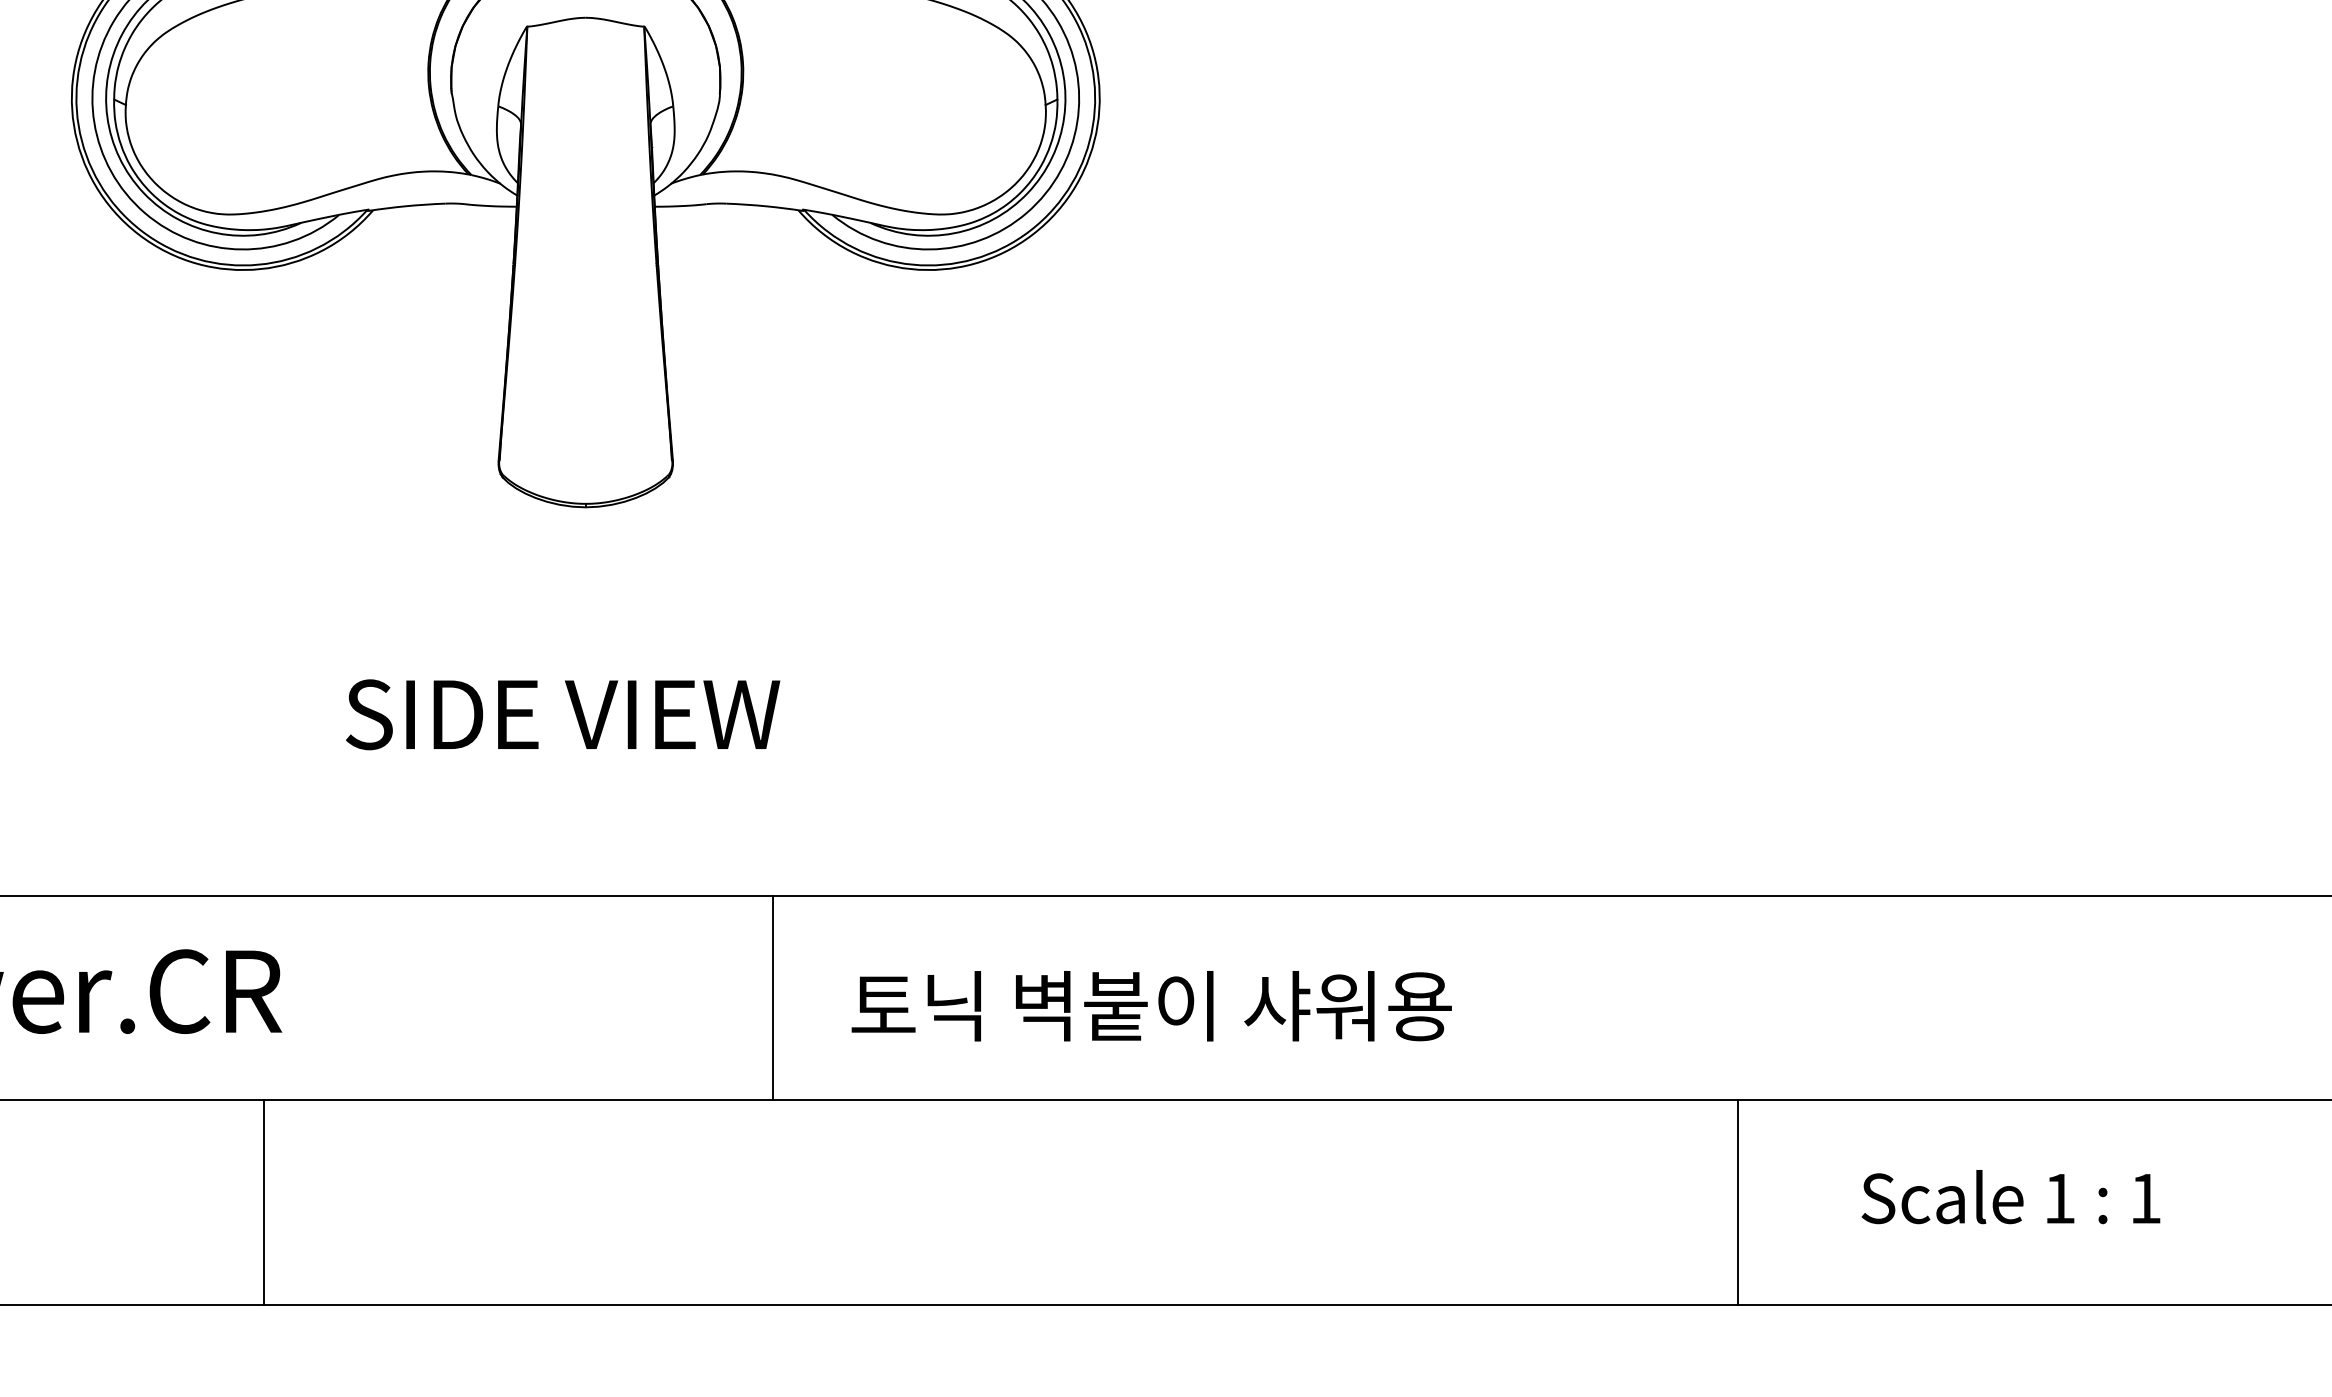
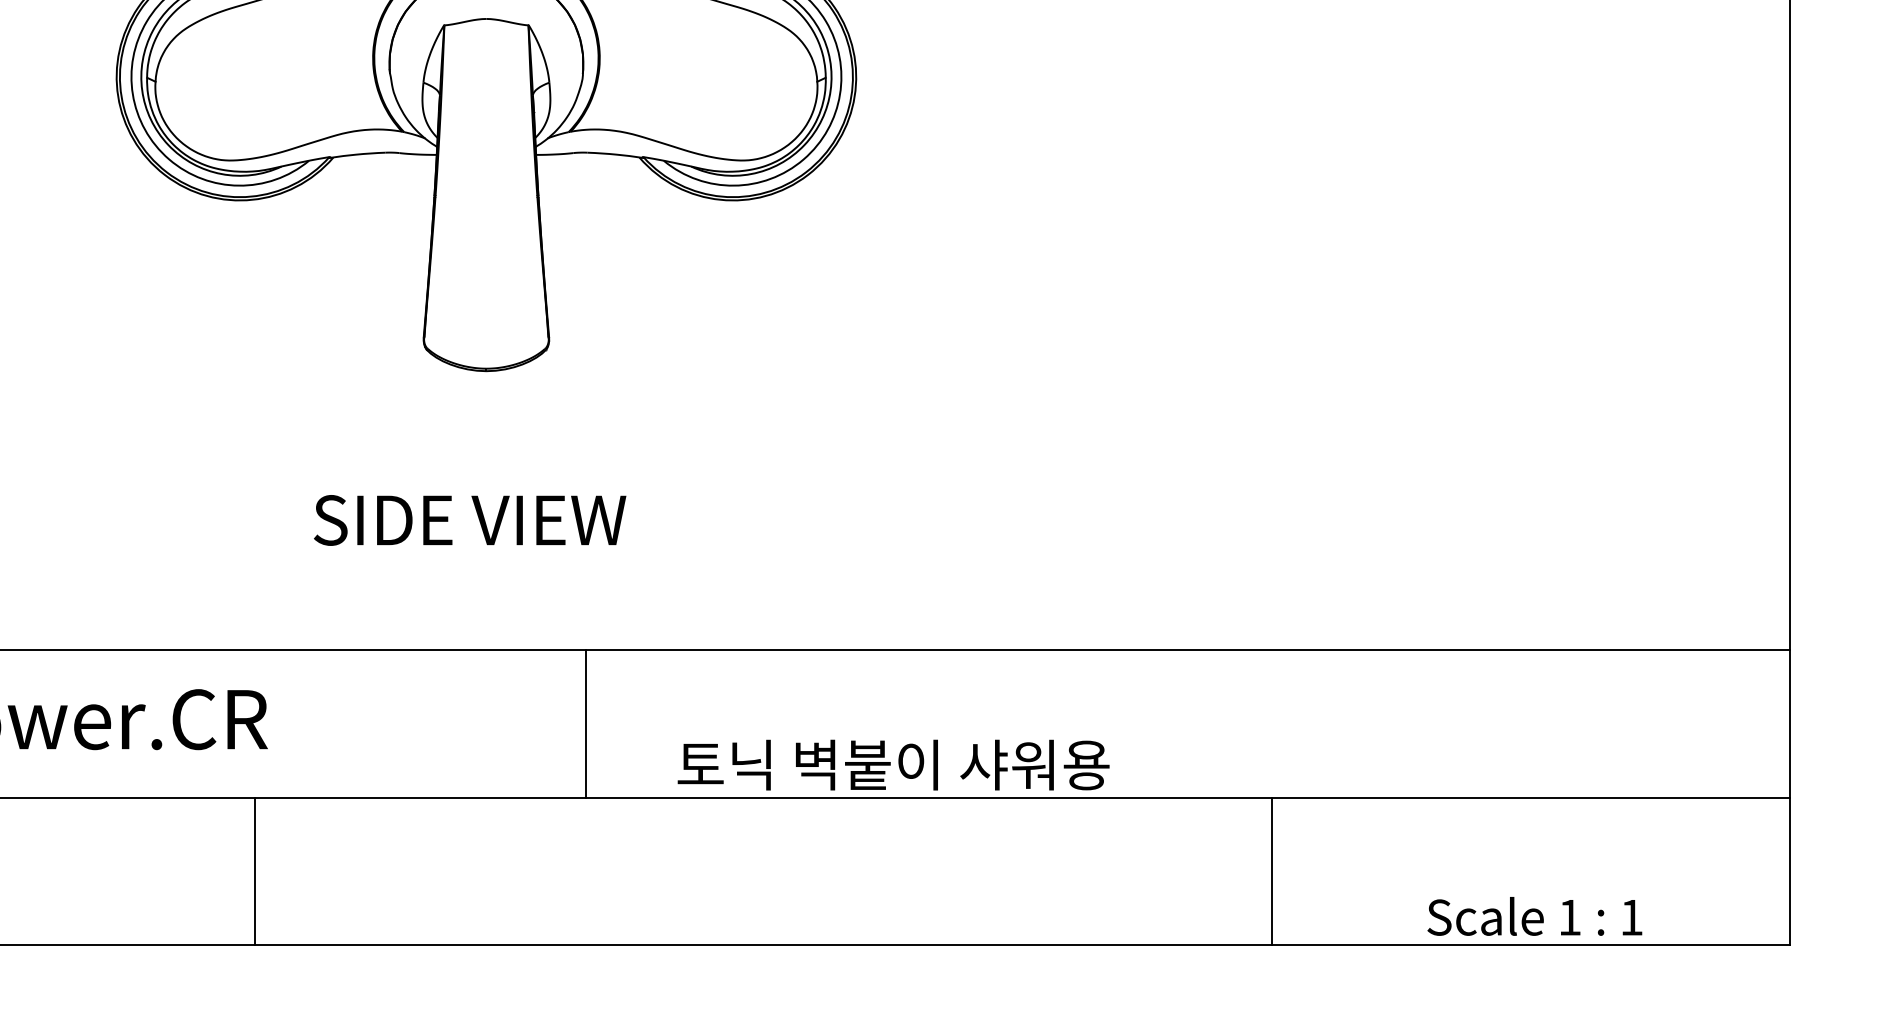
line: (773, 997) -> (586, 723), moved
text: (1151, 1005) -> (893, 764), moved
text: (2010, 1197) -> (1534, 916), moved
line: (1738, 1202) -> (1271, 871), moved

